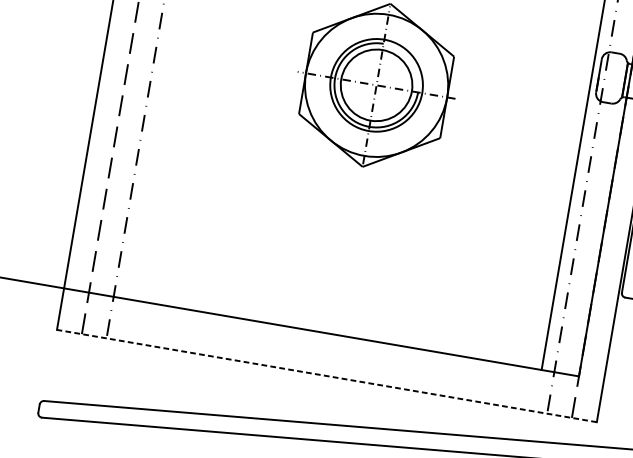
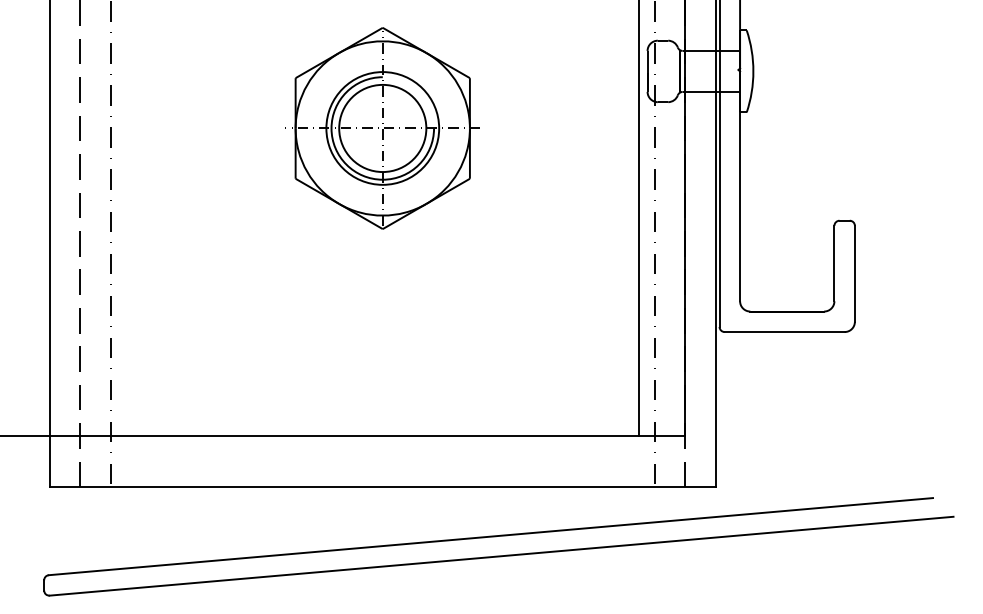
line: (326, 376) -> (382, 487), dashed -> solid

